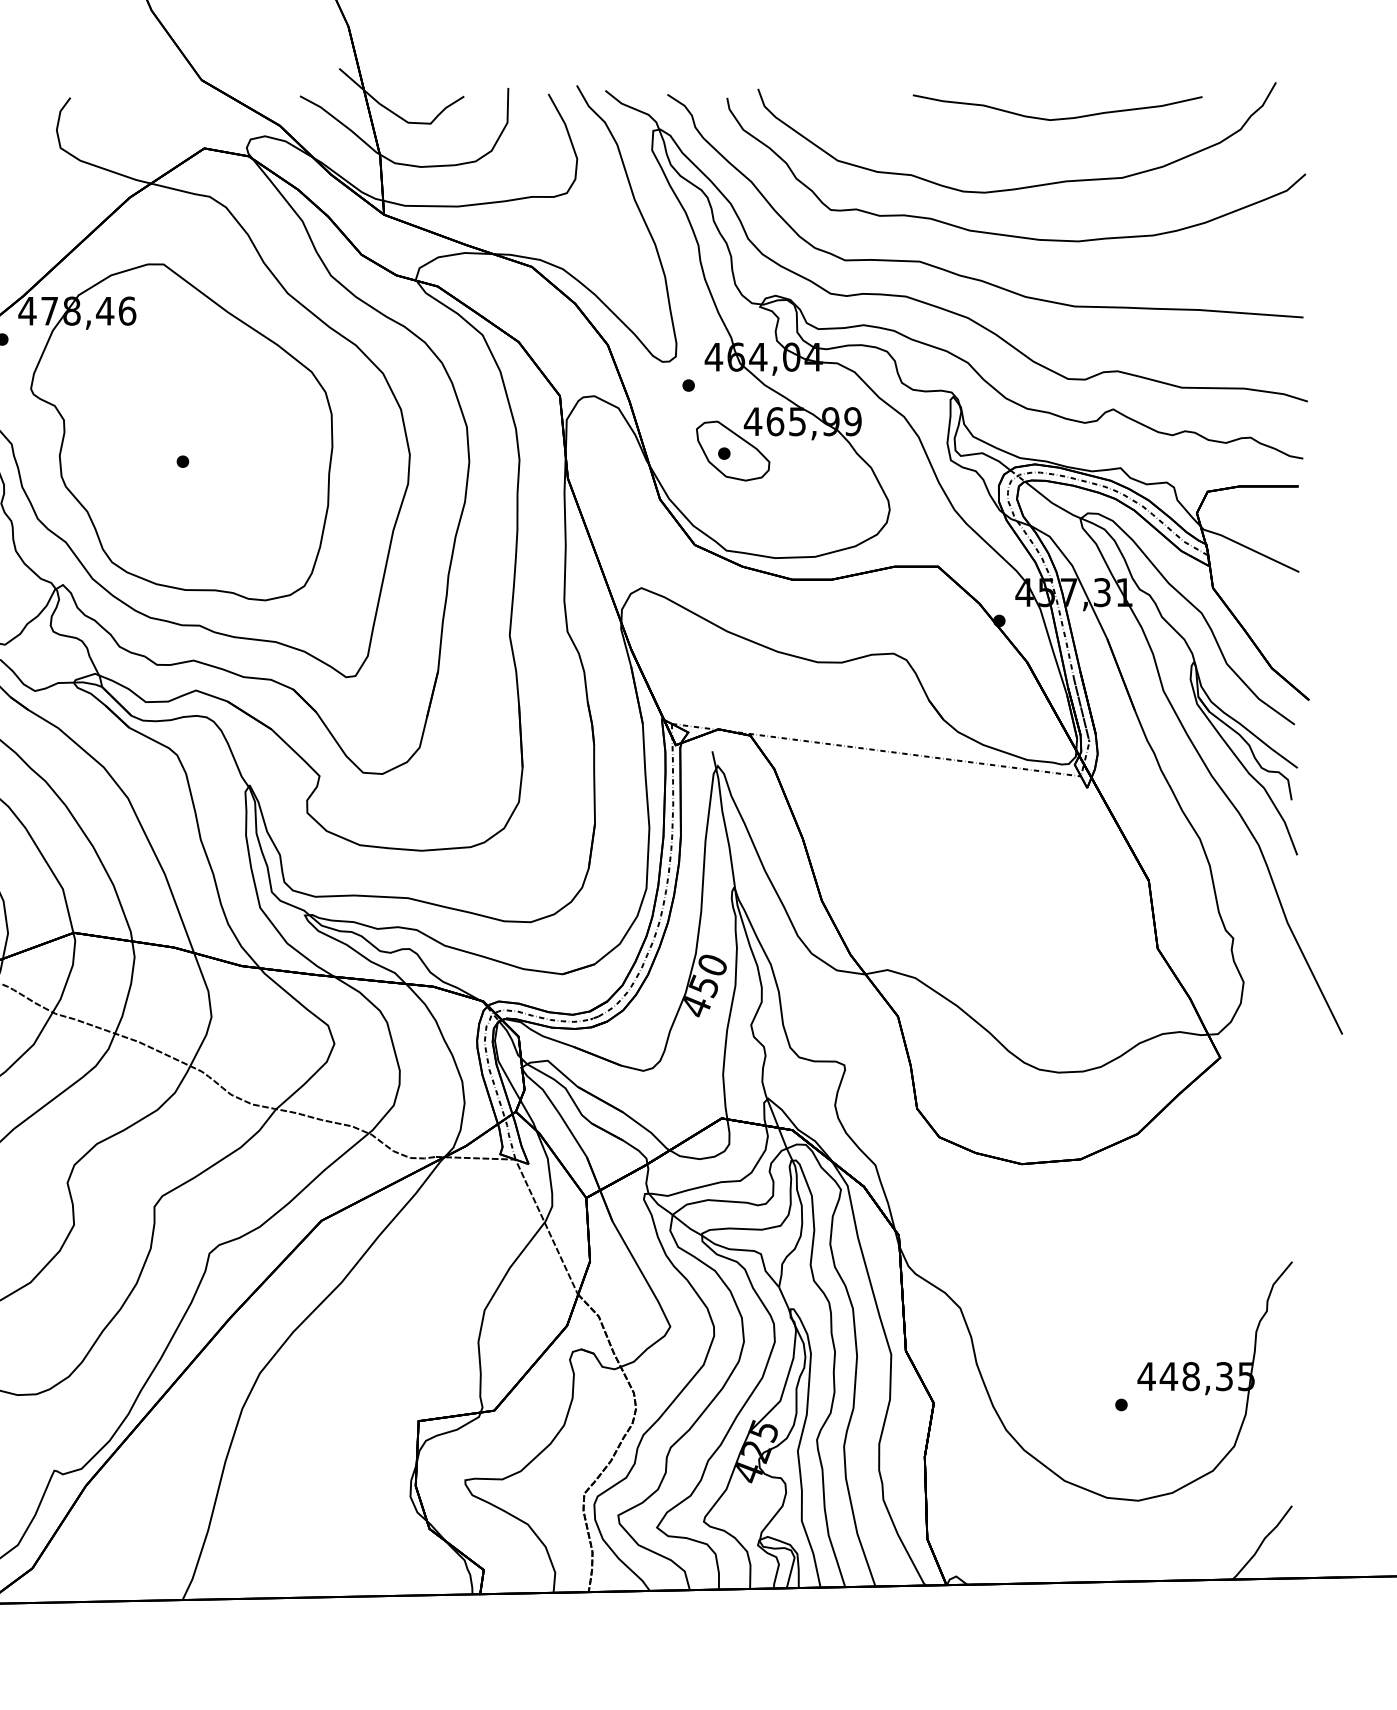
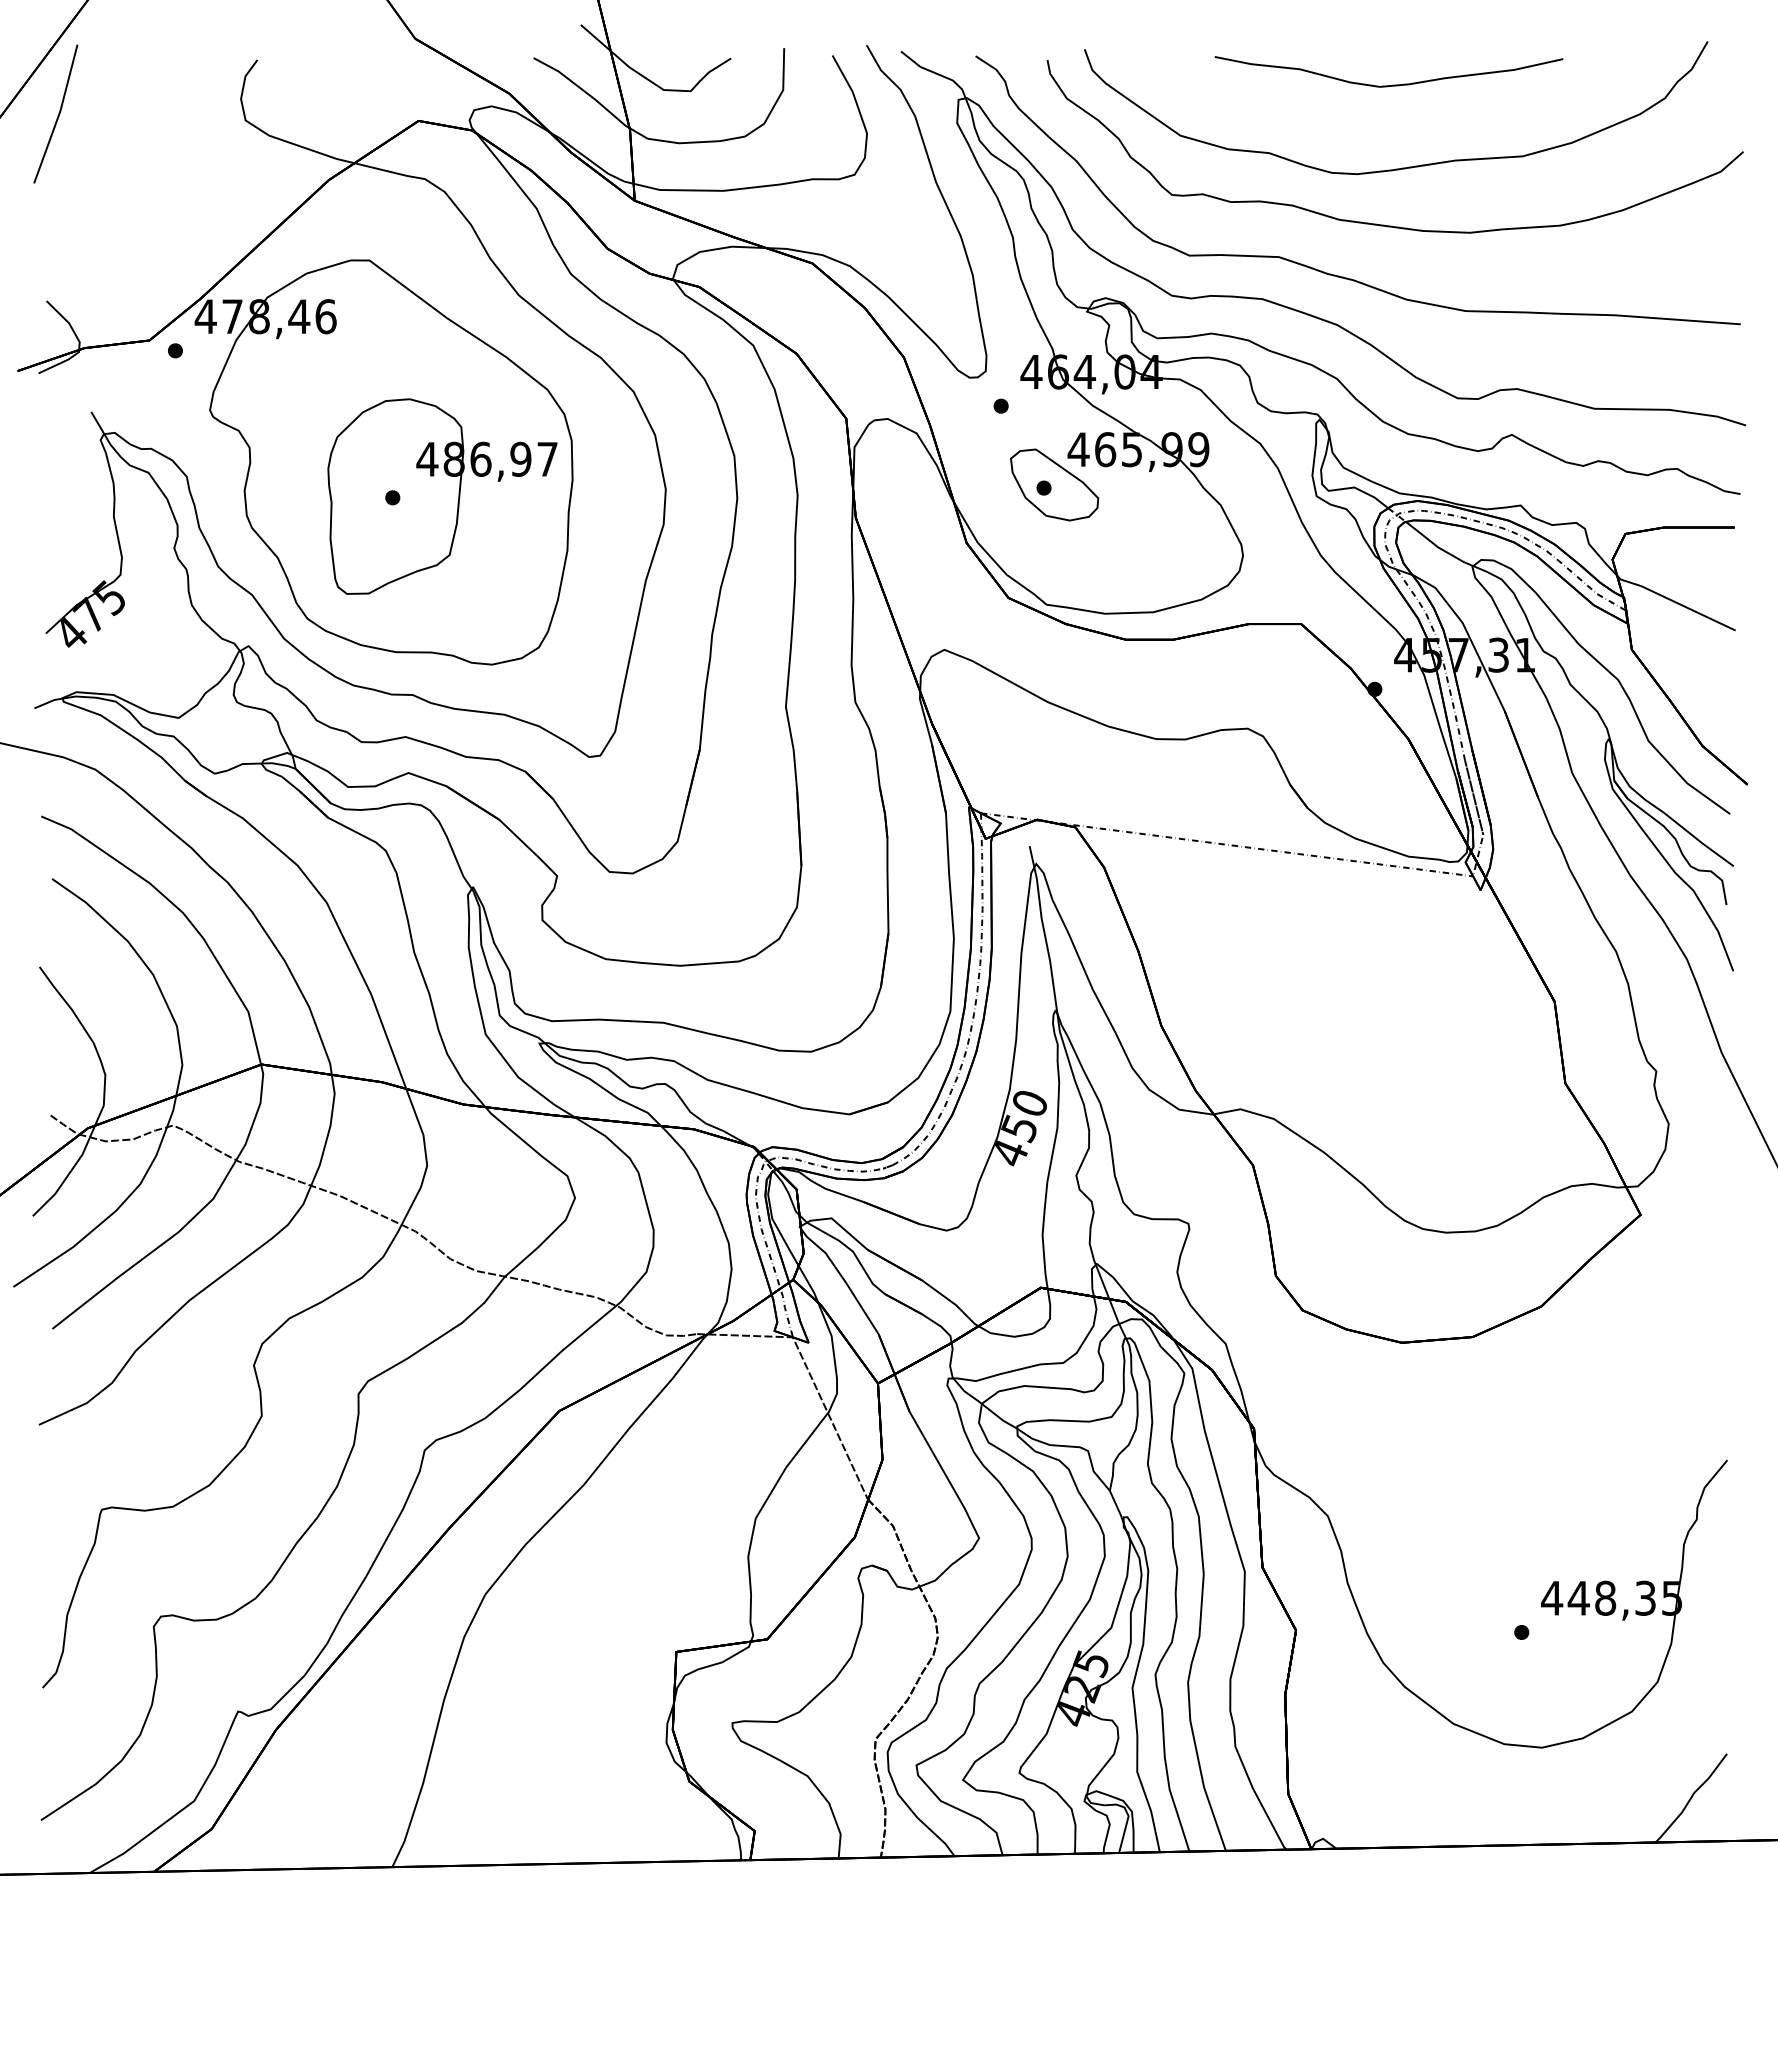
curve: (1060, 118) -> (1392, 84), moved
part: (224, 460) -> (442, 496), added

